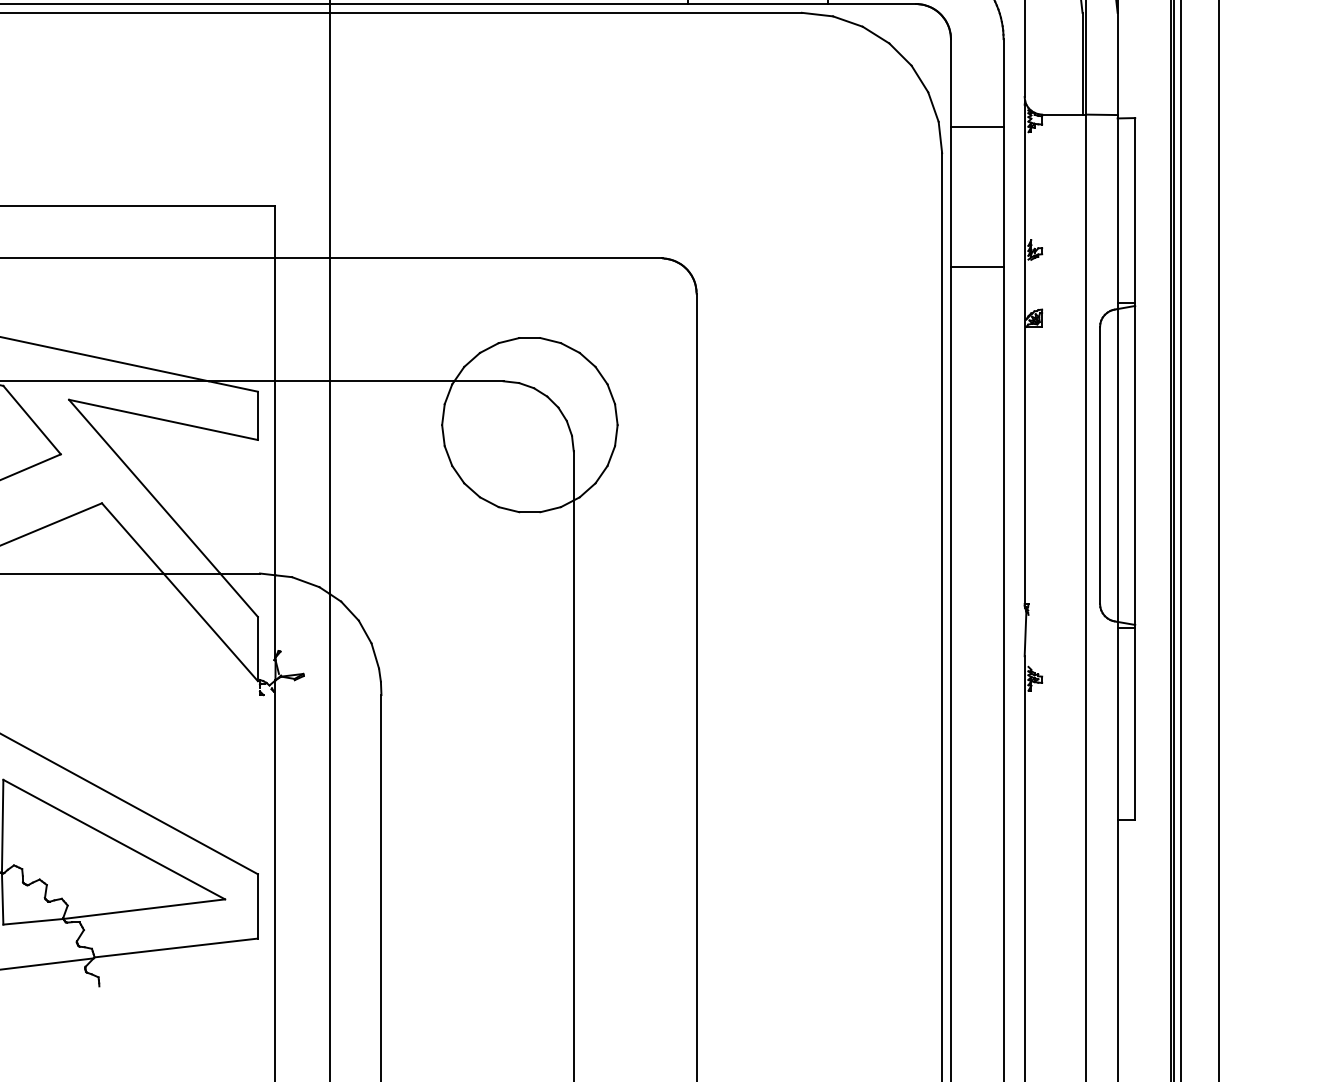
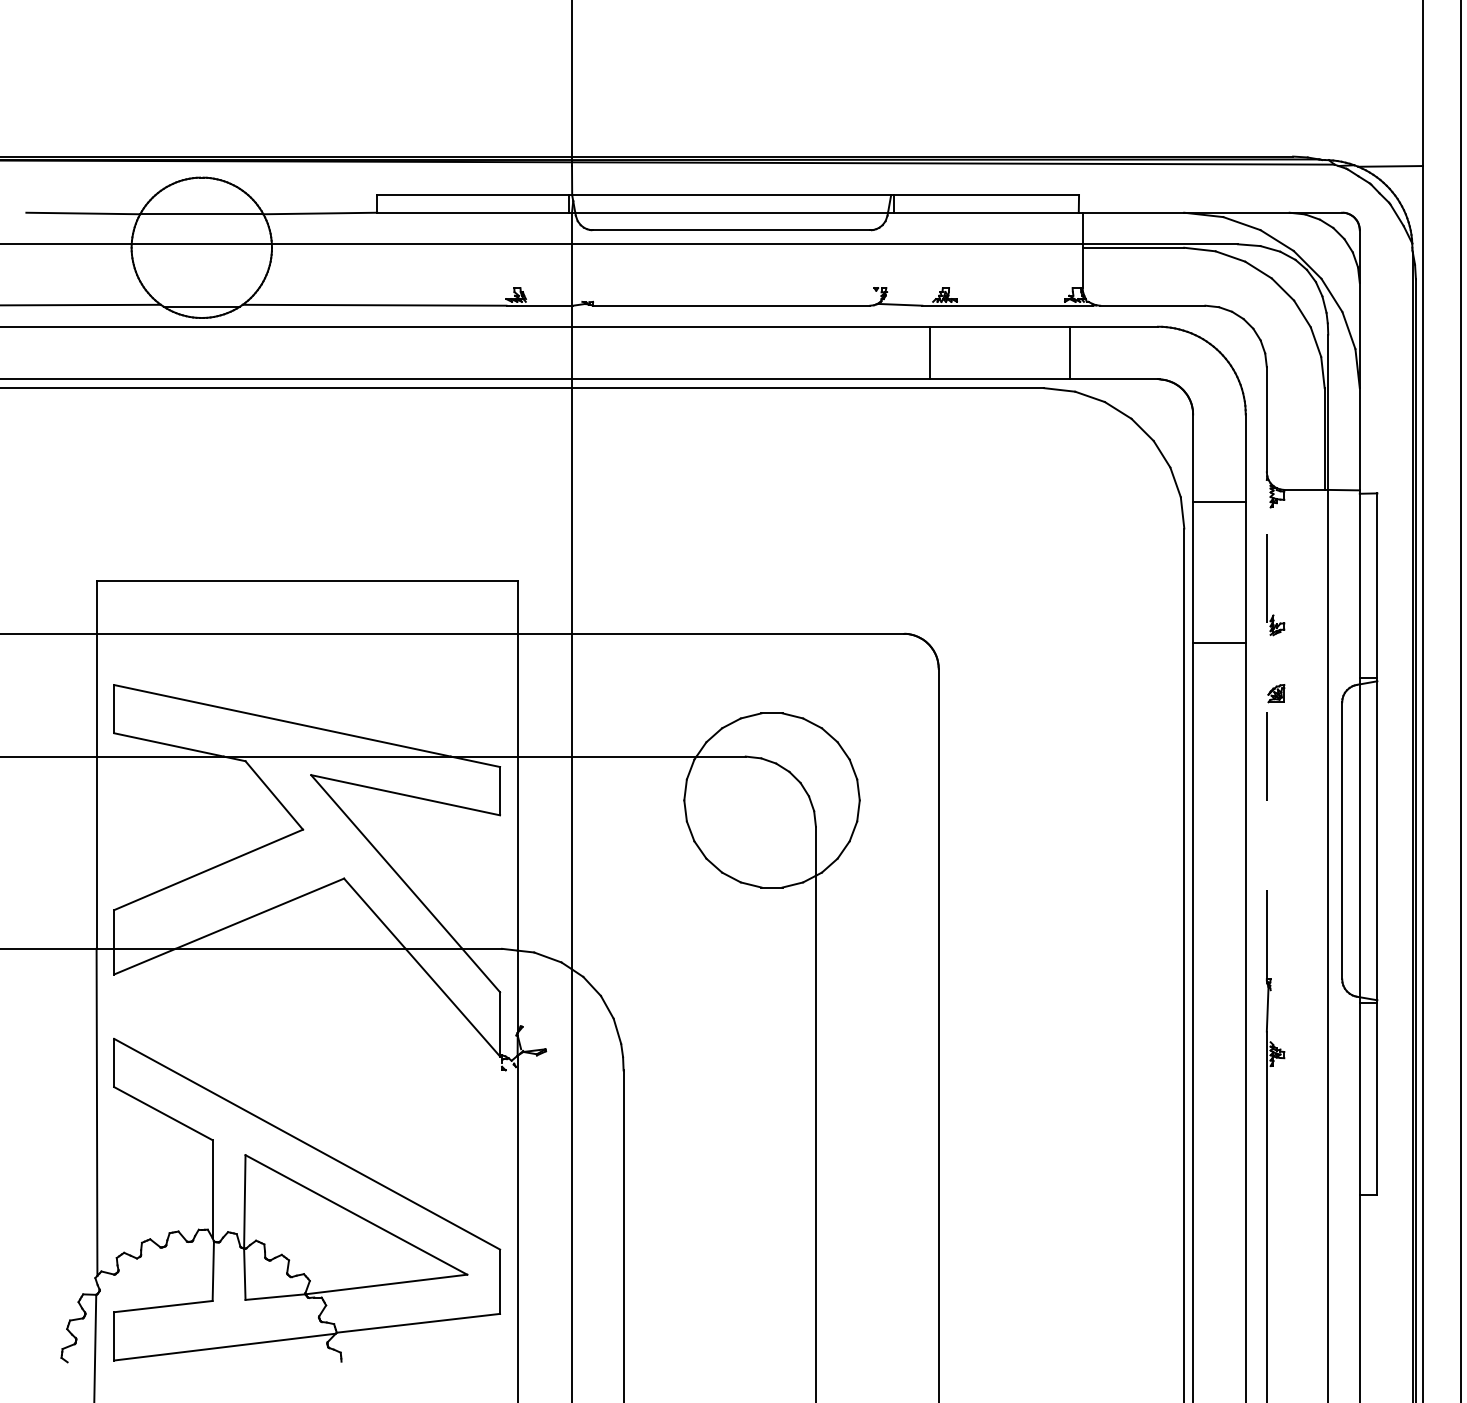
line: (1024, 354) -> (1266, 729), solid -> dashed

